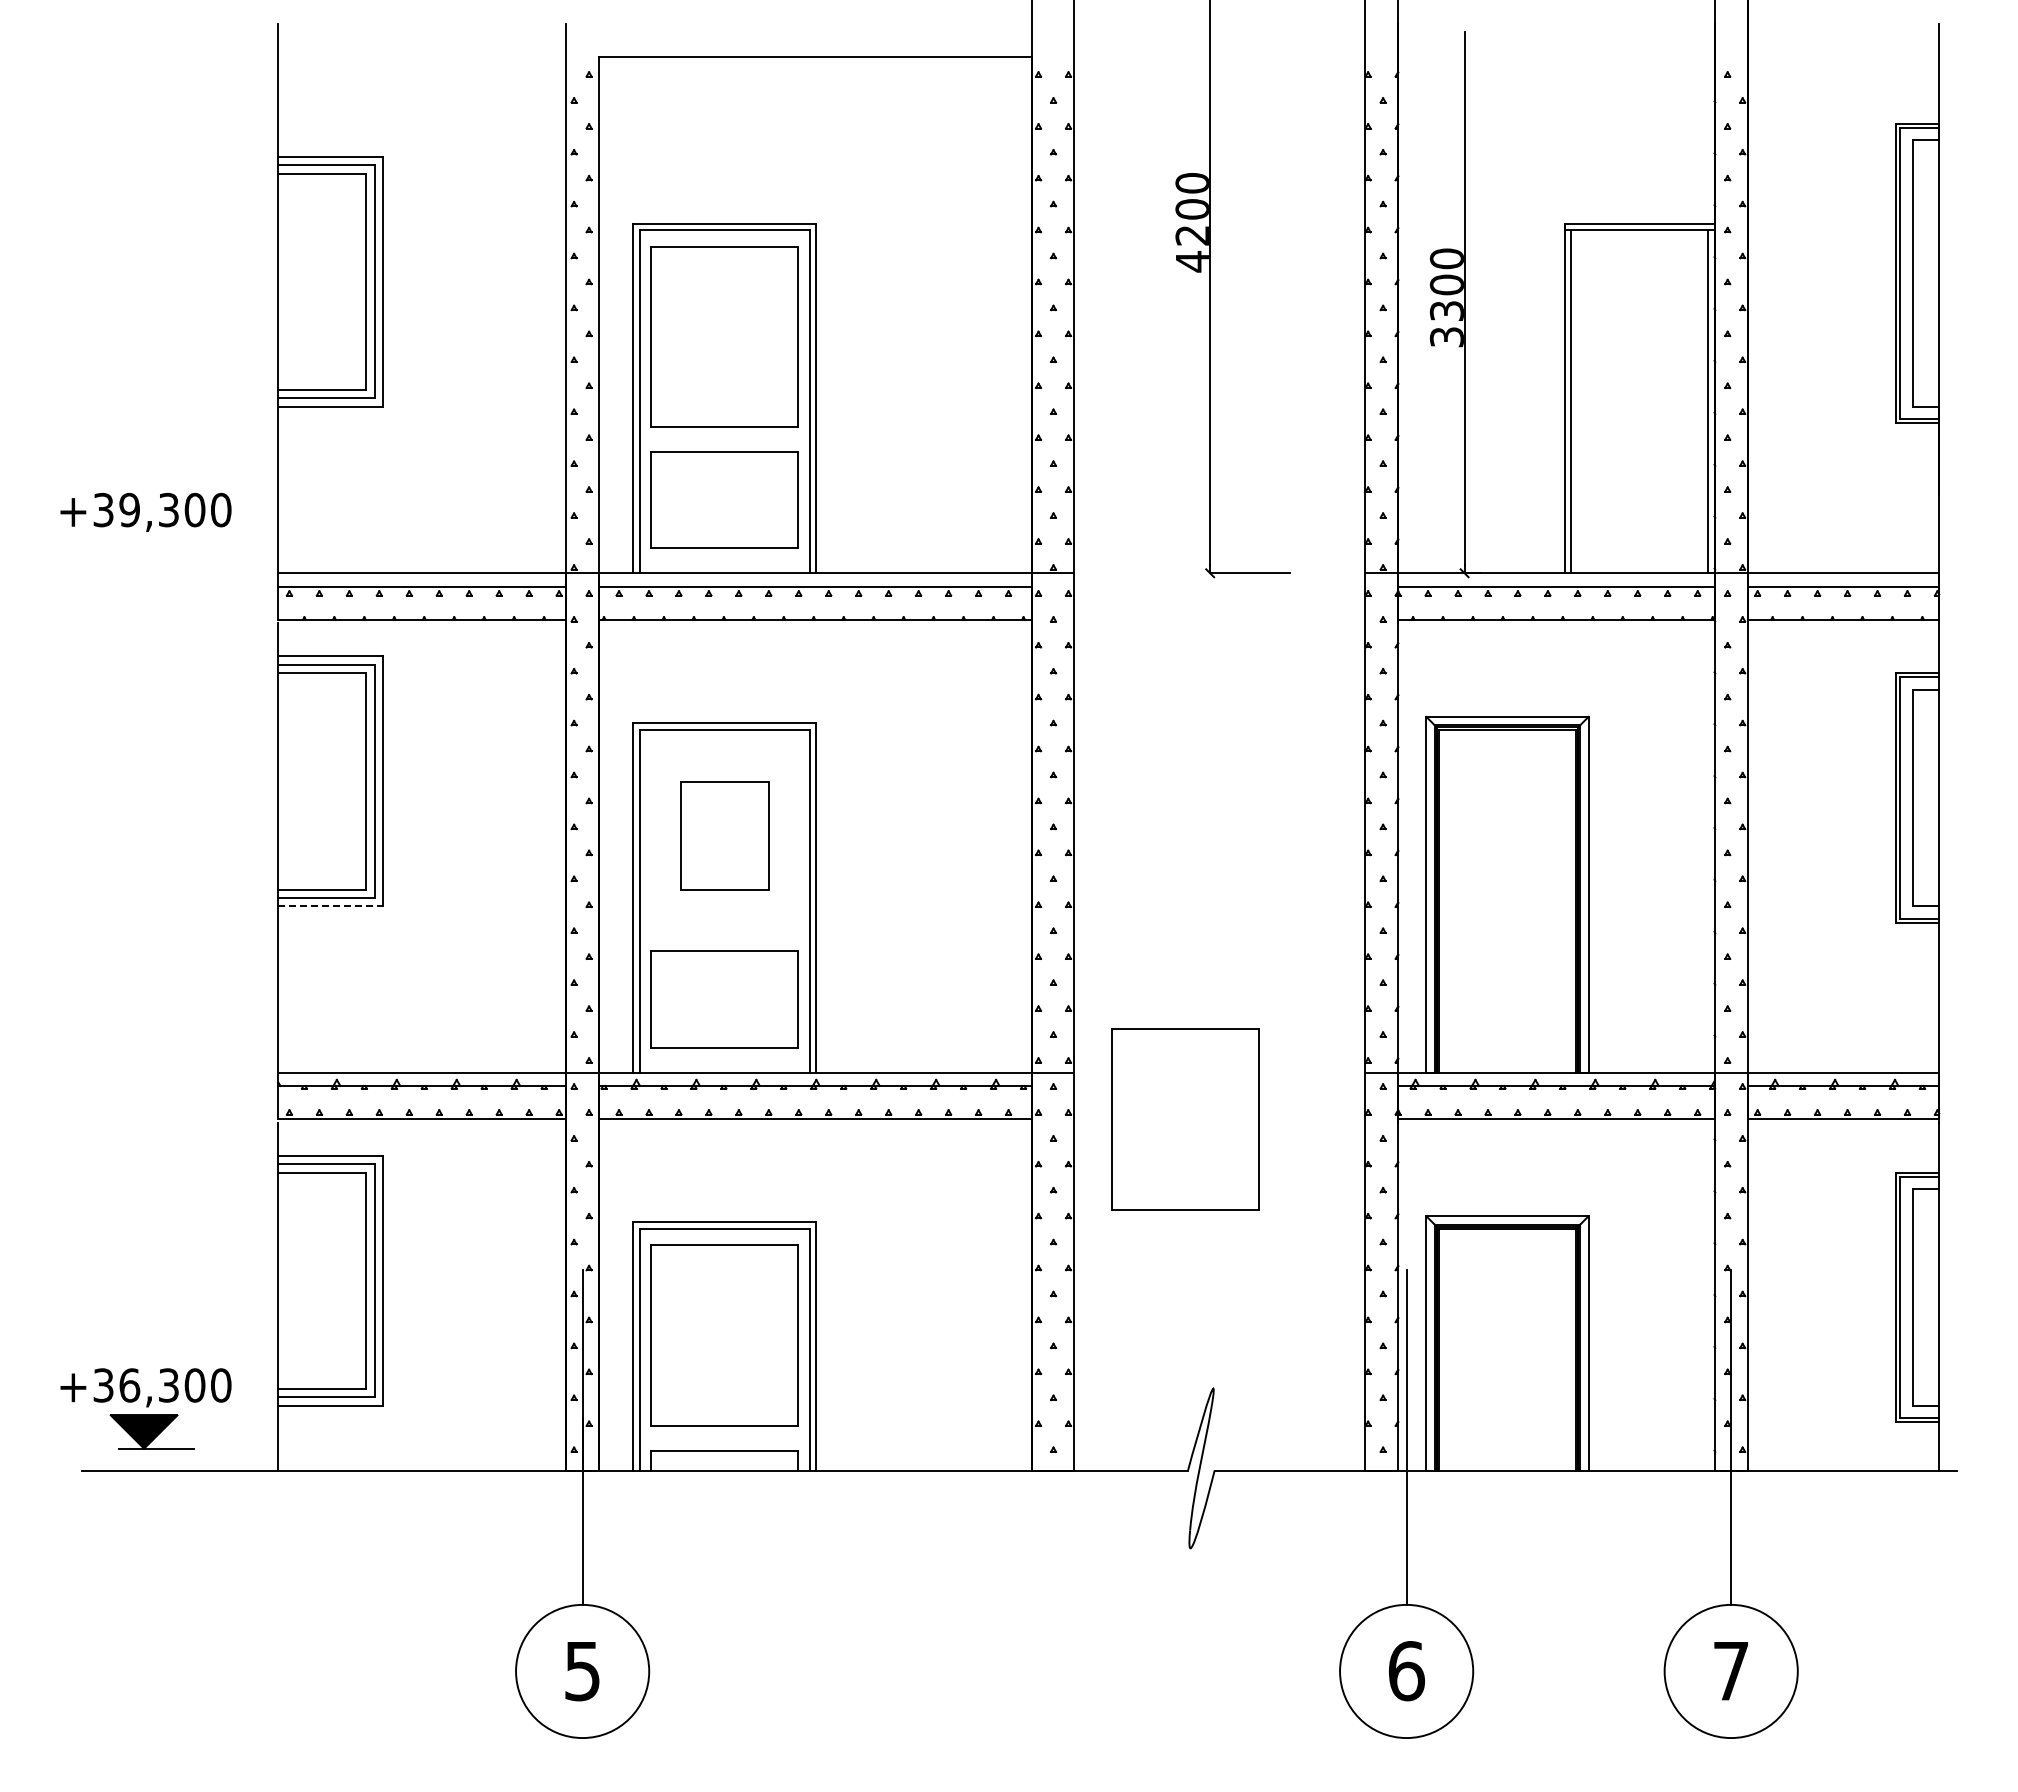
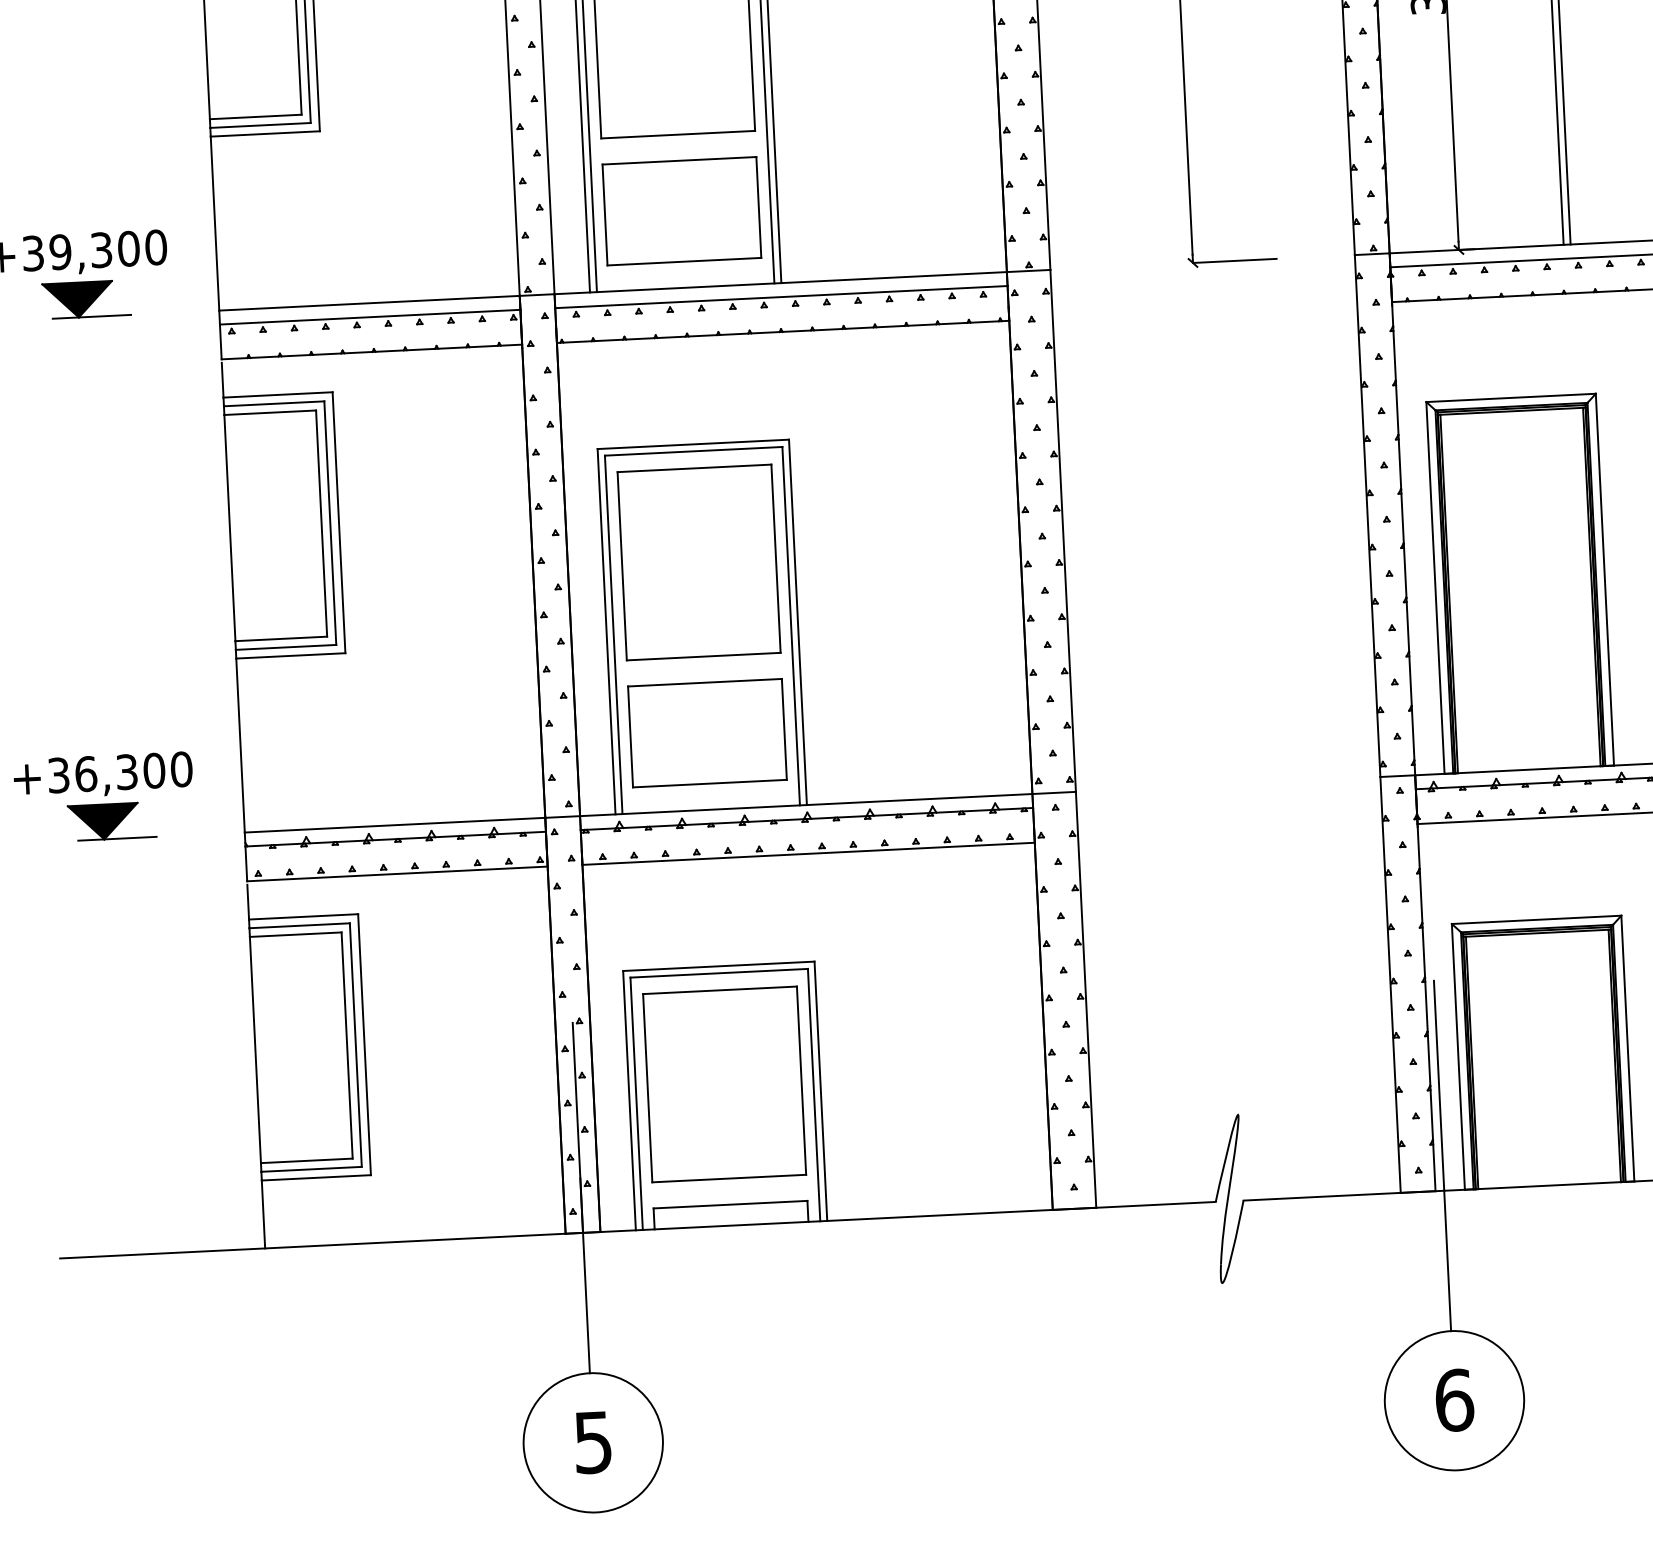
part: (151, 556) -> (85, 299), added
part: (724, 835) -> (698, 561), size x1.67
line: (331, 906) -> (291, 656), dashed -> solid
part: (1185, 1119) -> (1195, 835), removed
part: (145, 1408) -> (103, 797), moved

